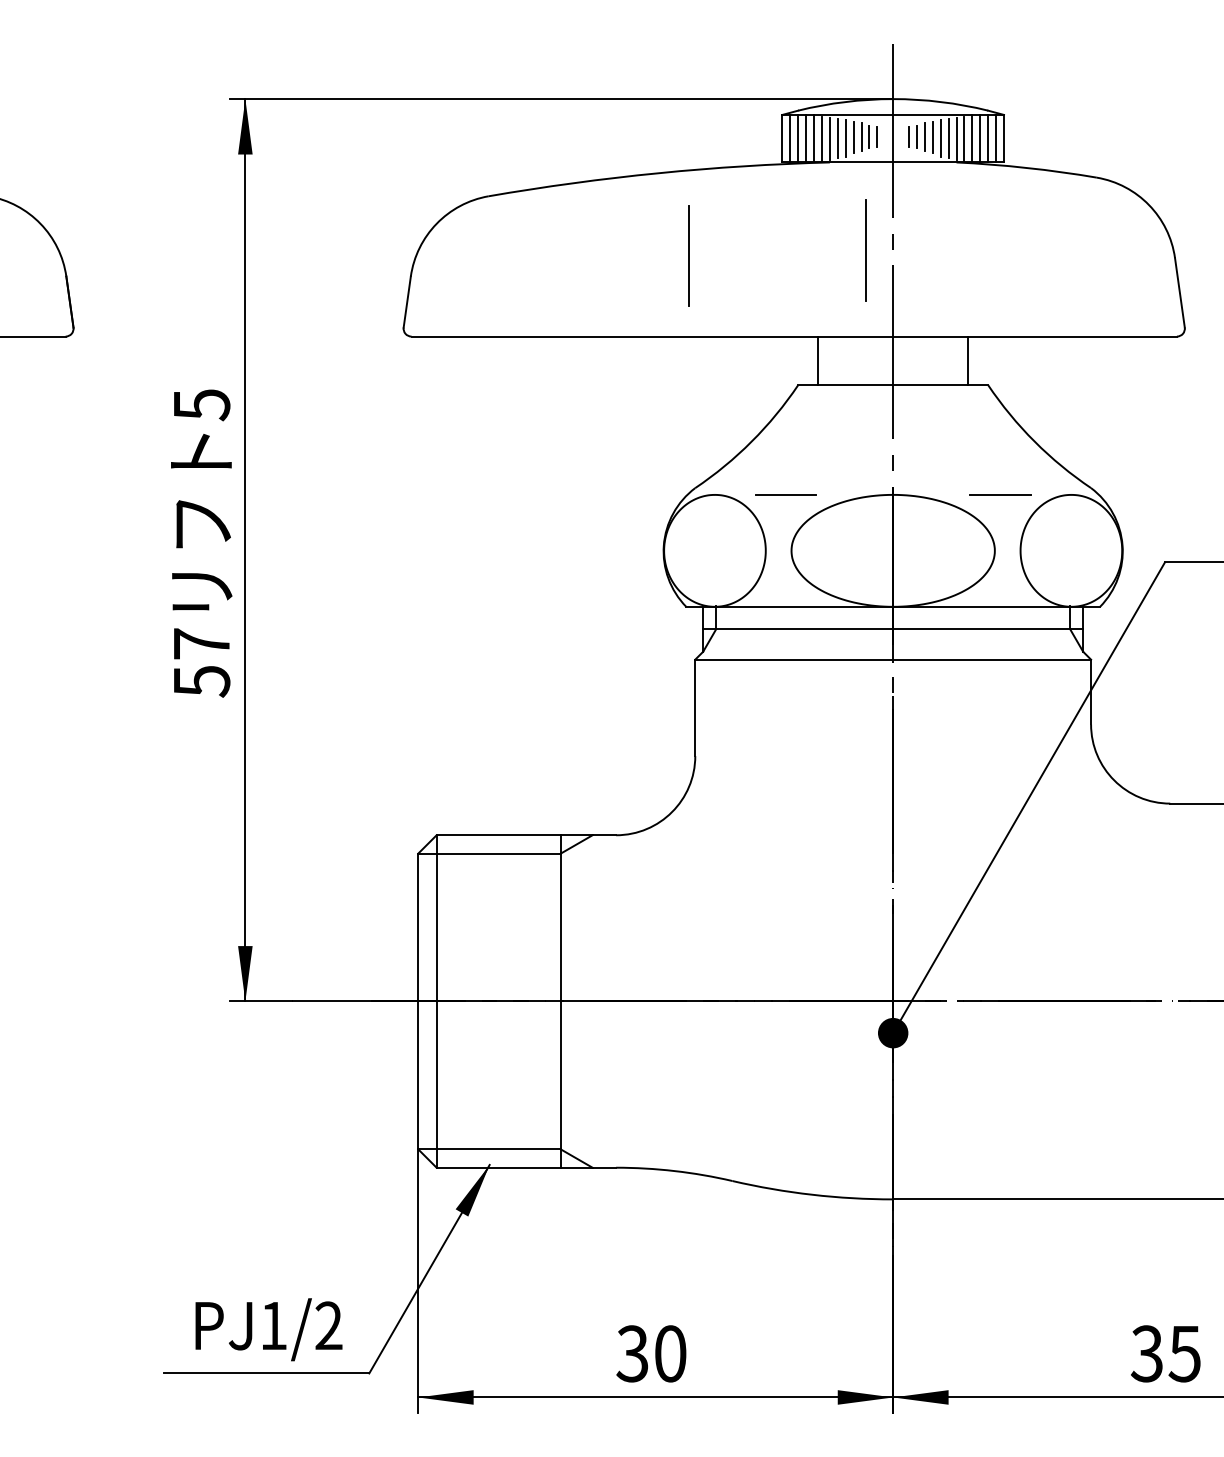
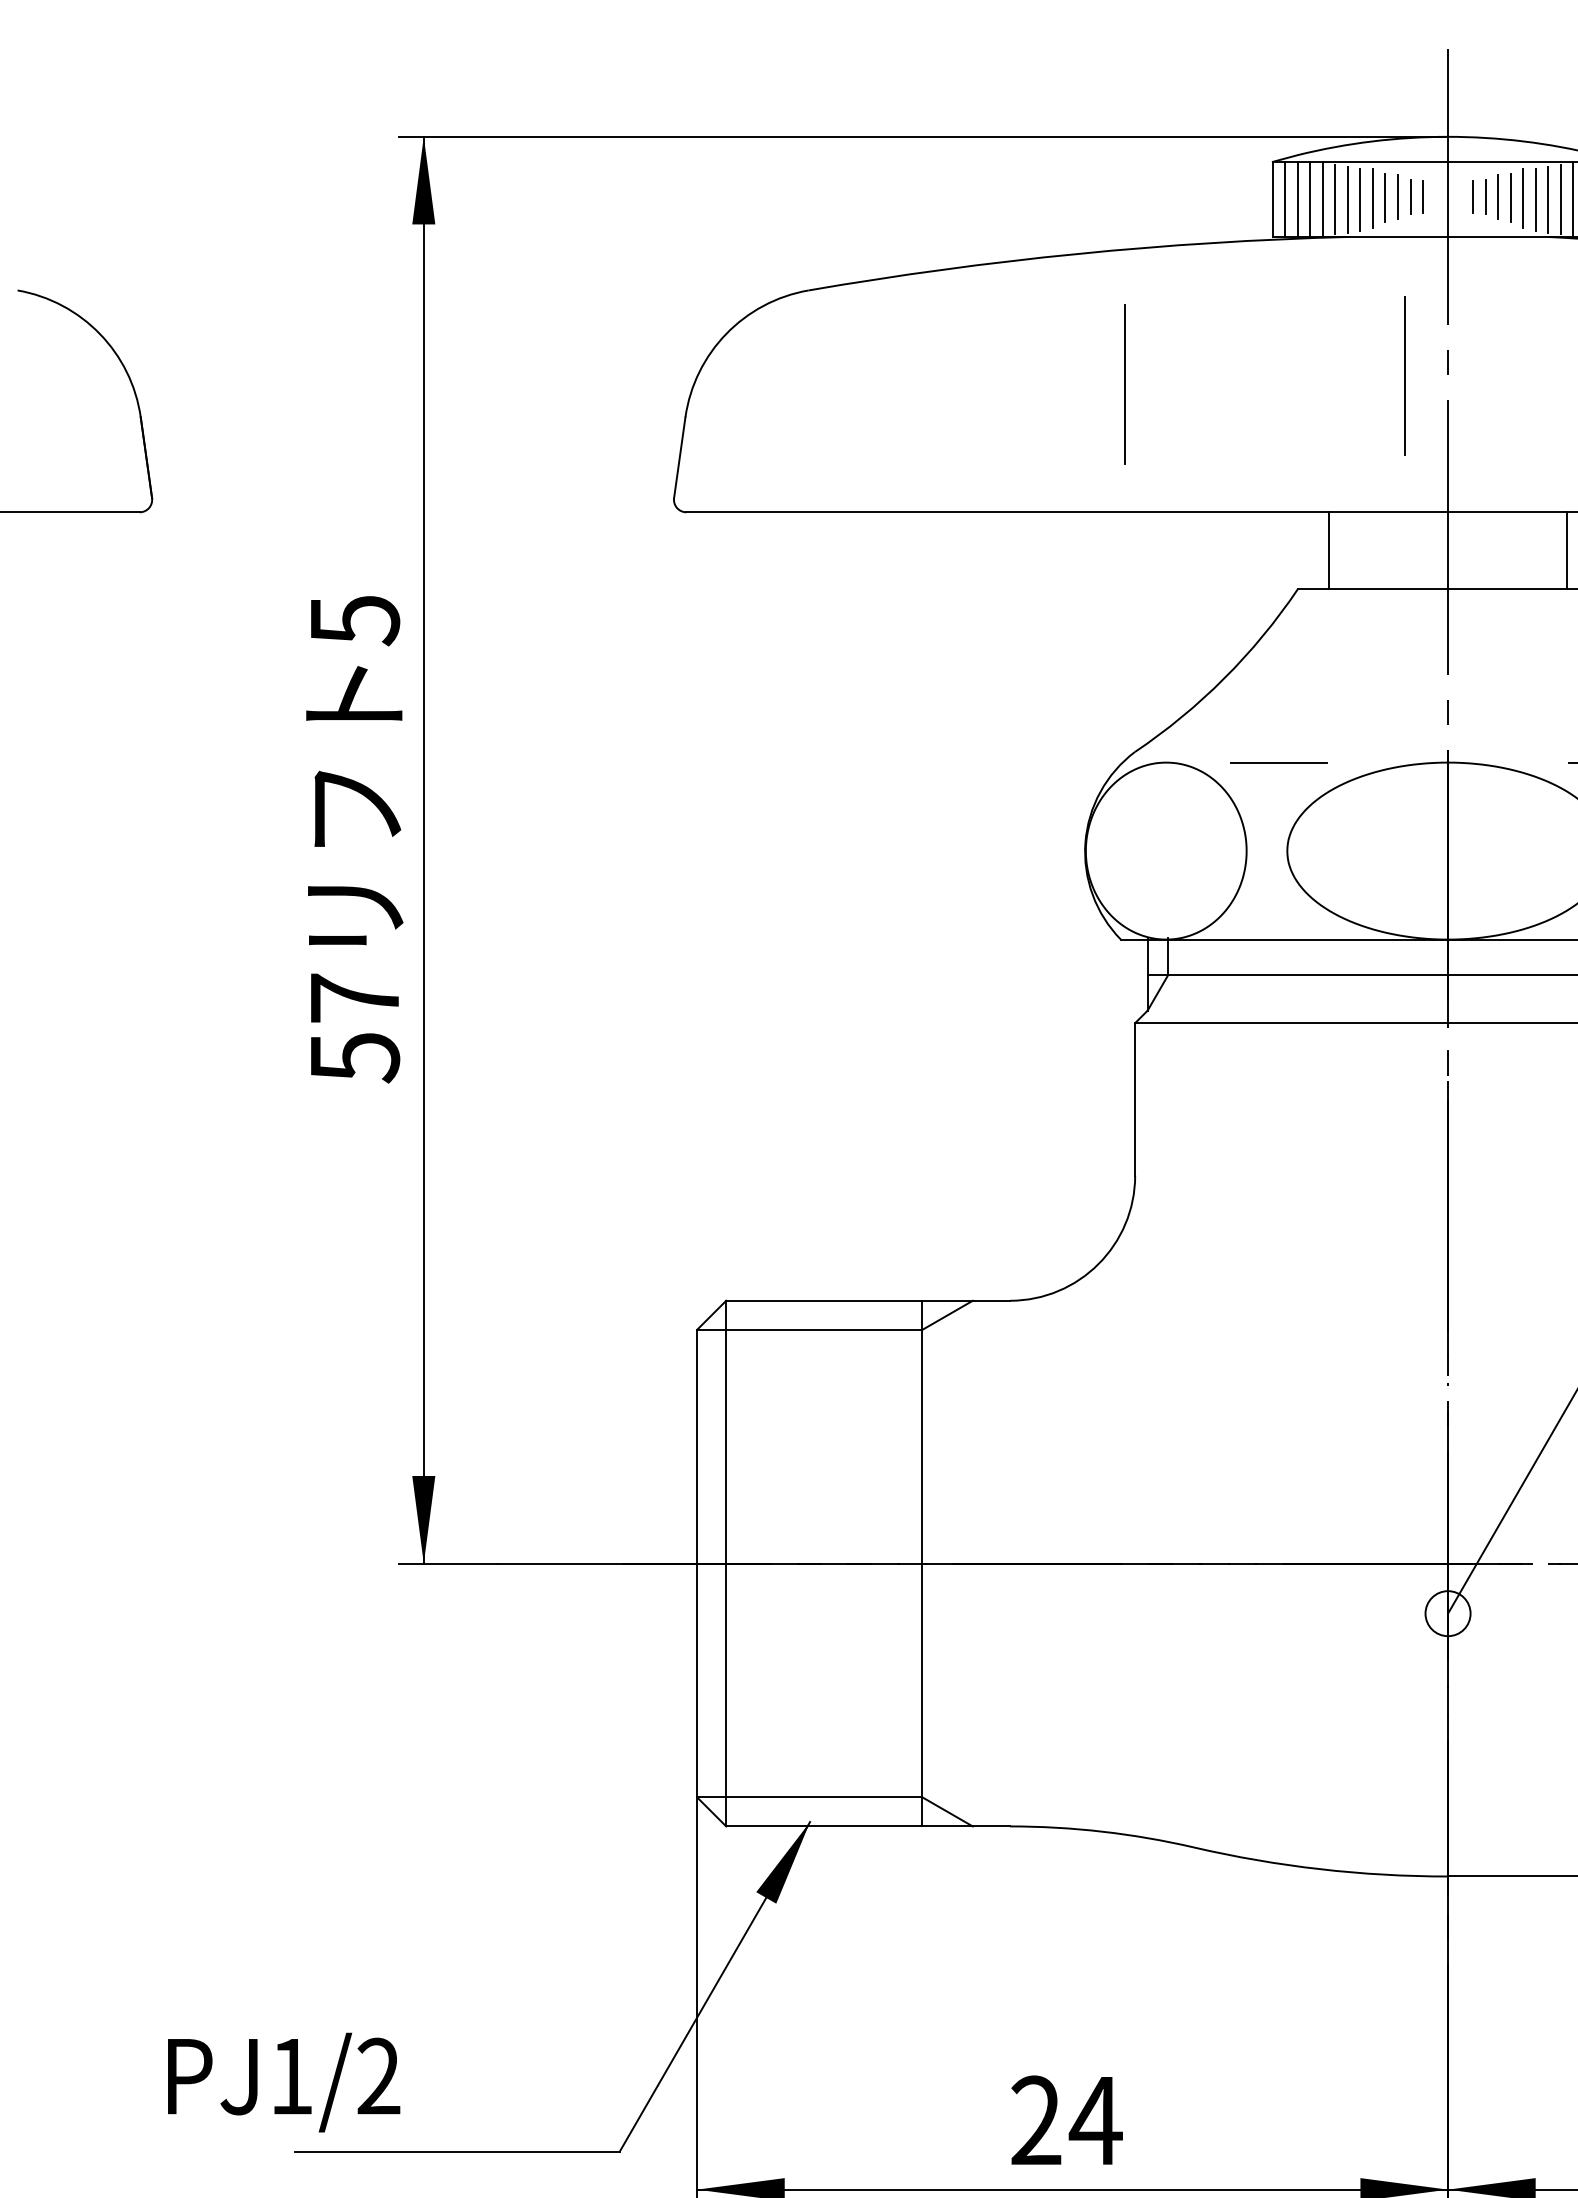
fill: (892, 1032) -> (1446, 1612), removed
text: (268, 1329) -> (283, 2082), moved
text: (651, 1353) -> (1065, 2120), 30 -> 24

